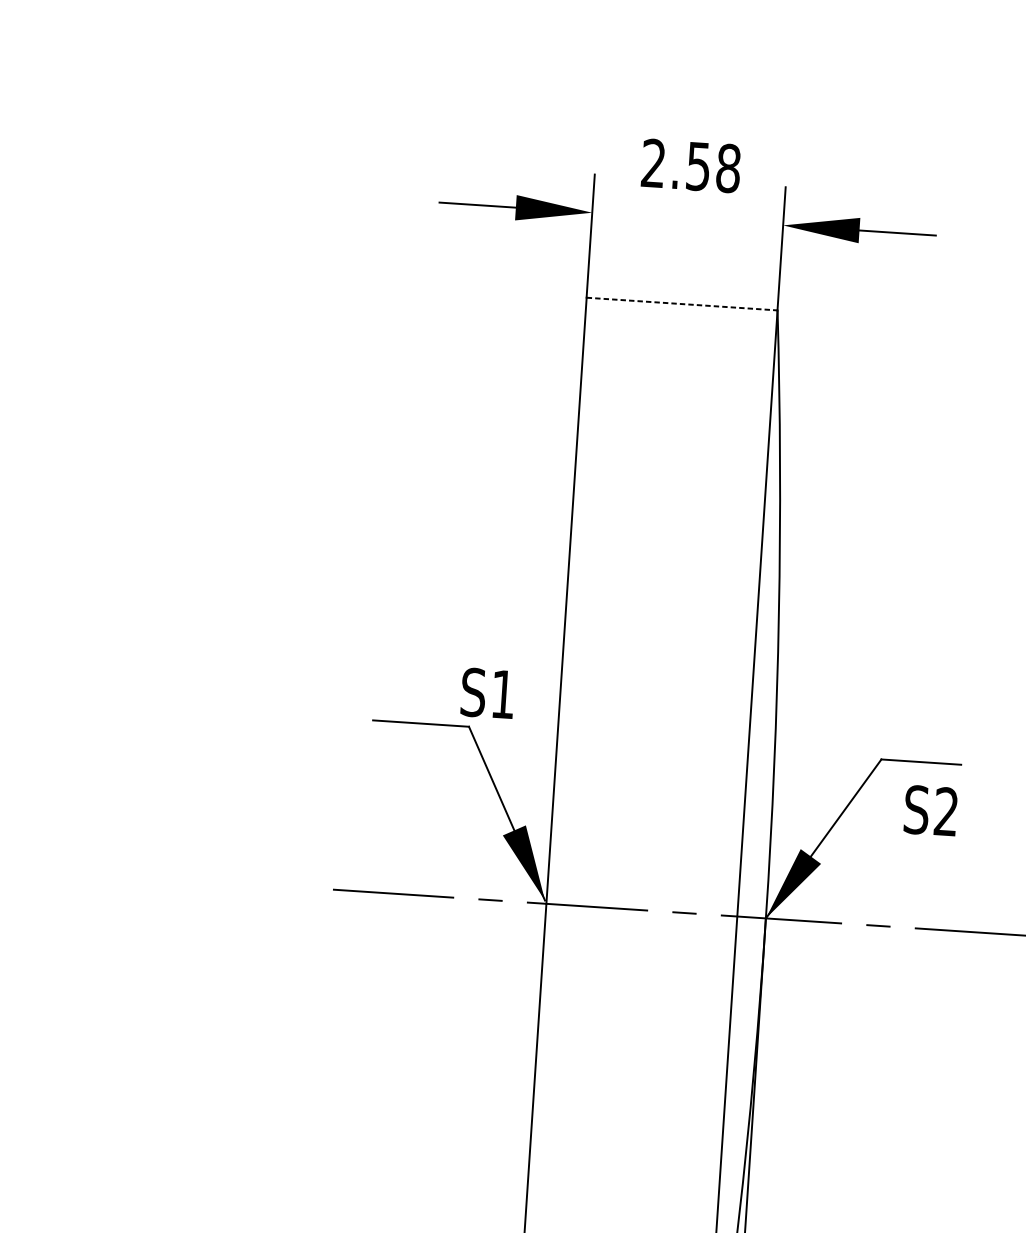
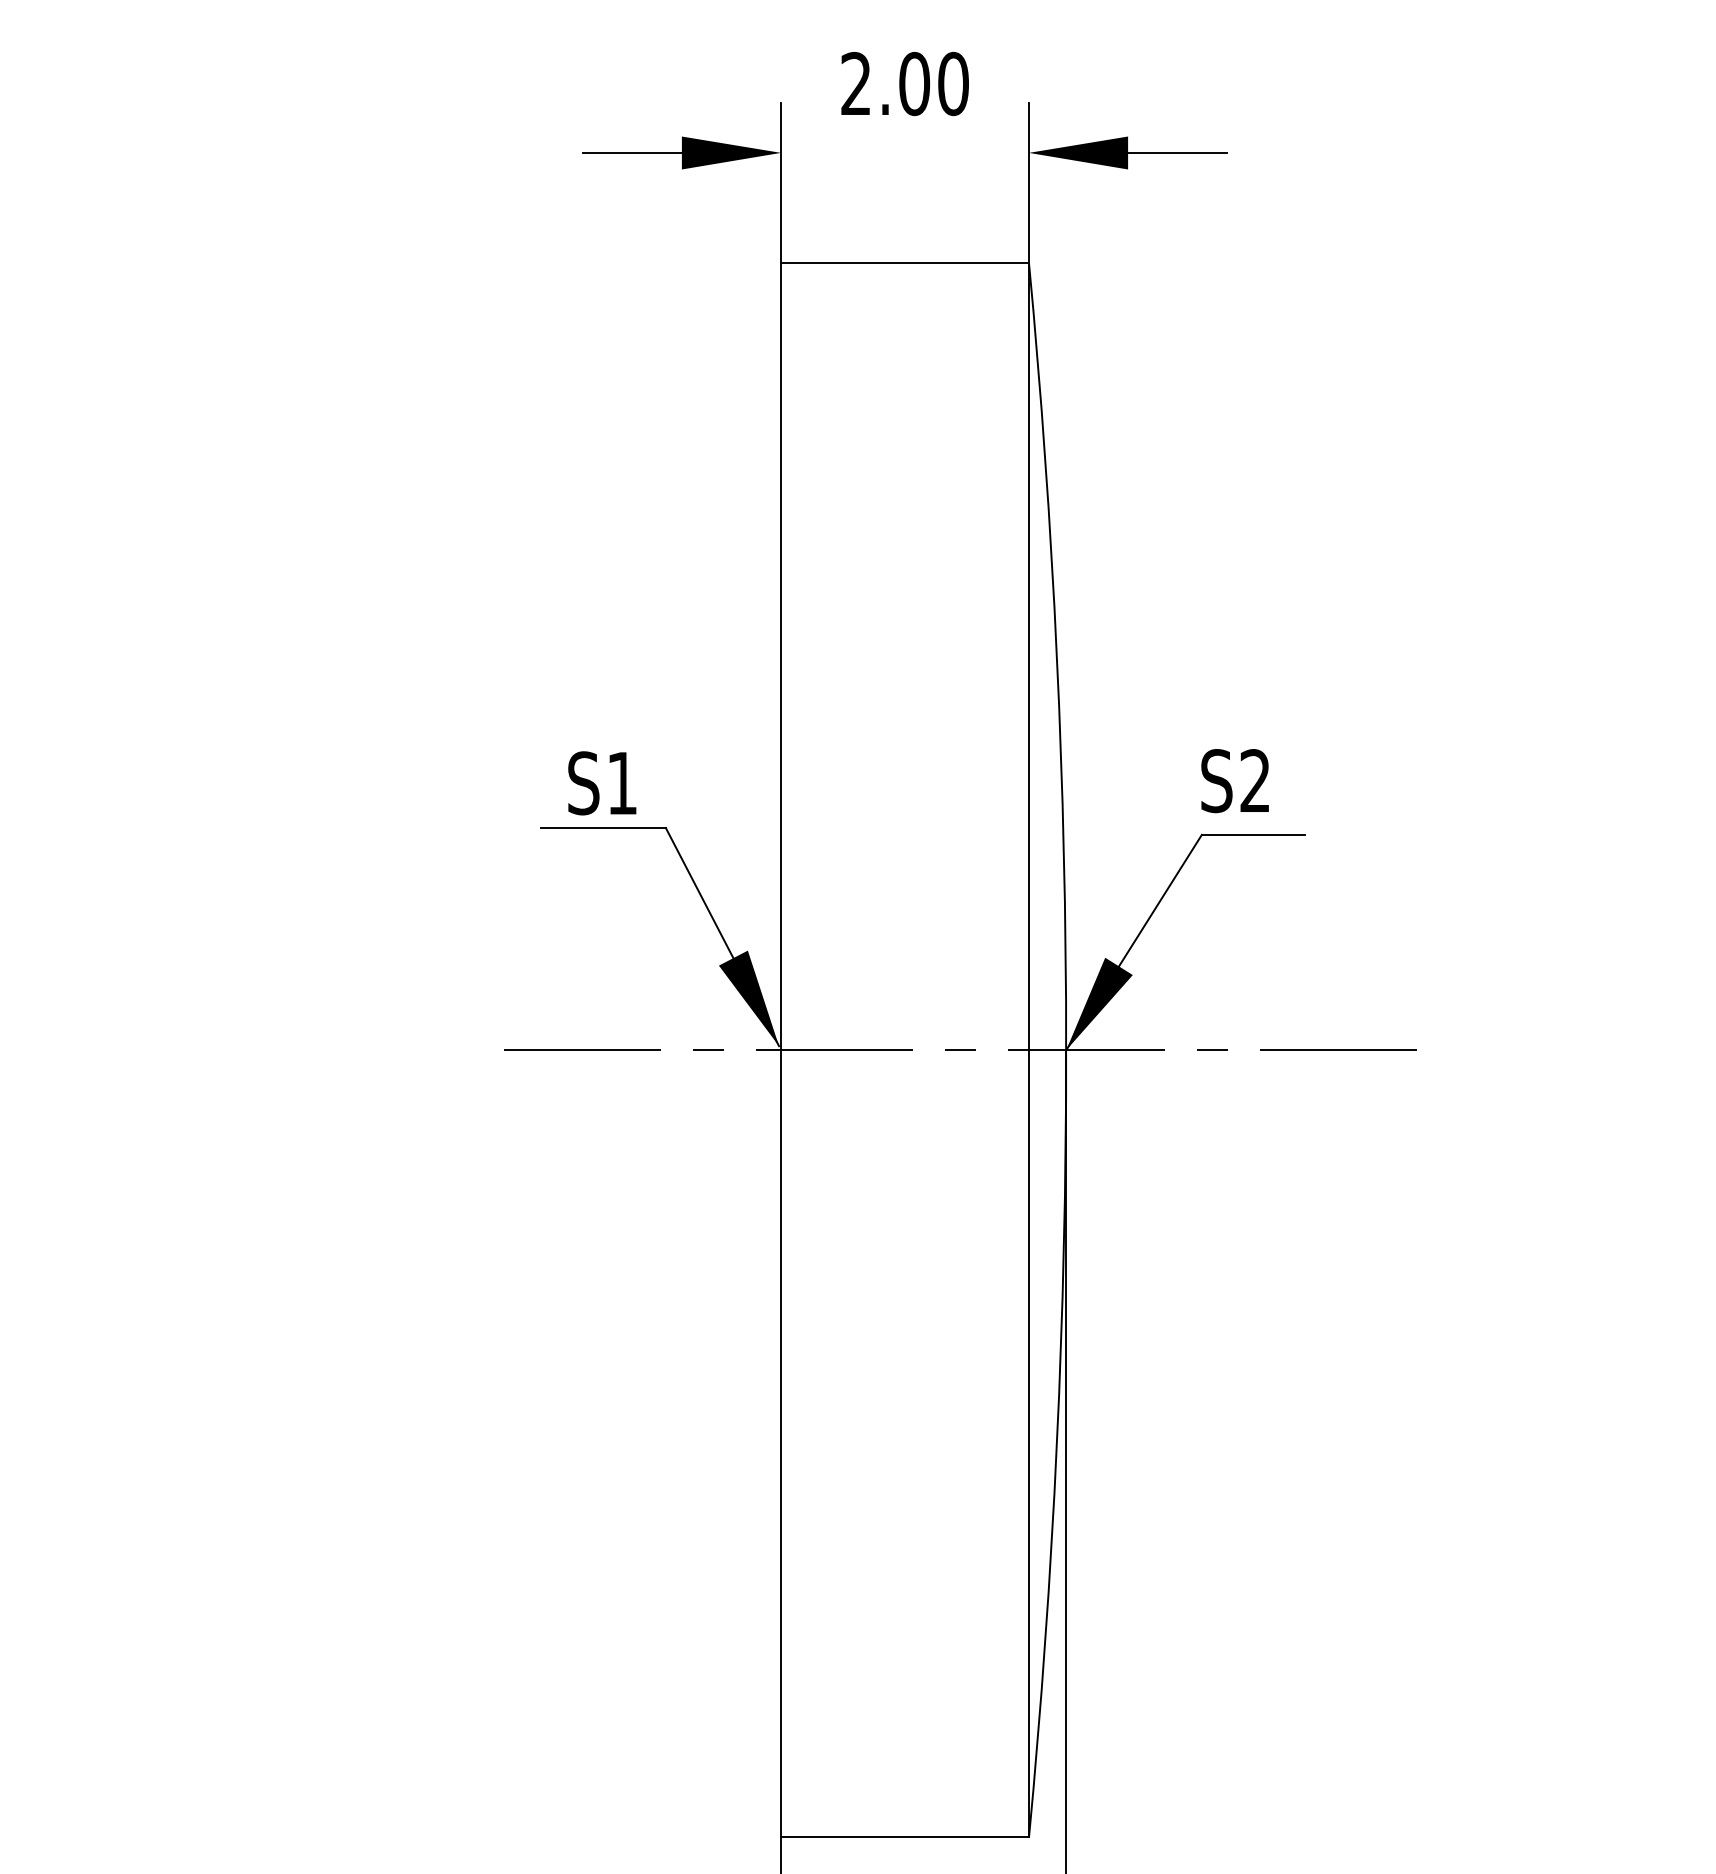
text: (713, 167) -> (933, 83), 2.58 -> 2.00
line: (682, 304) -> (905, 263), dashed -> solid
text: (487, 693) -> (602, 783), moved
text: (930, 811) -> (1234, 781), moved

